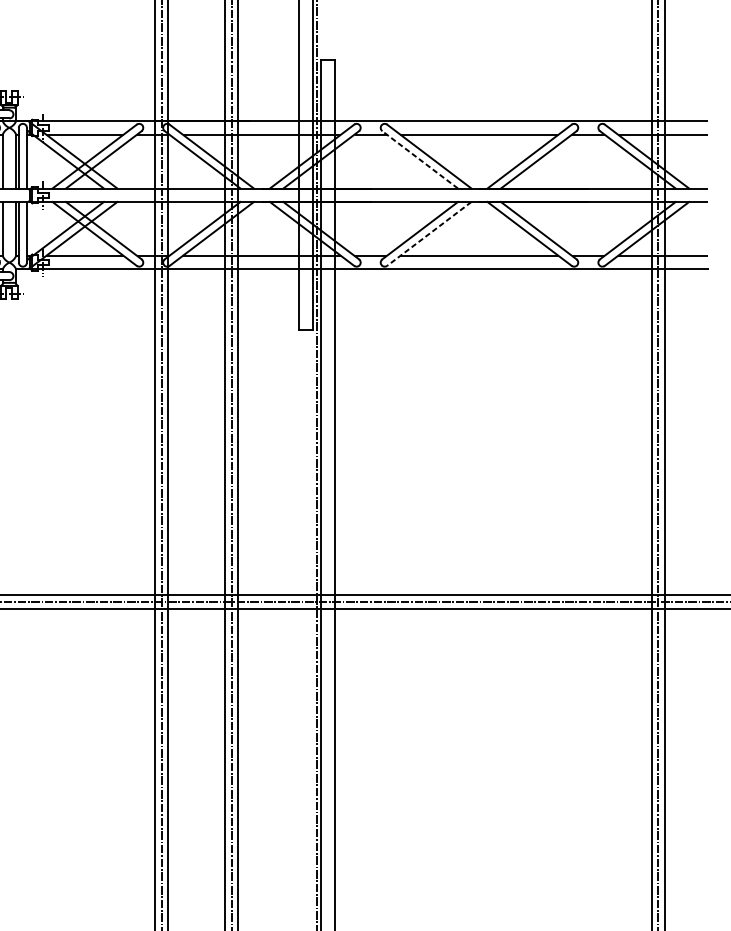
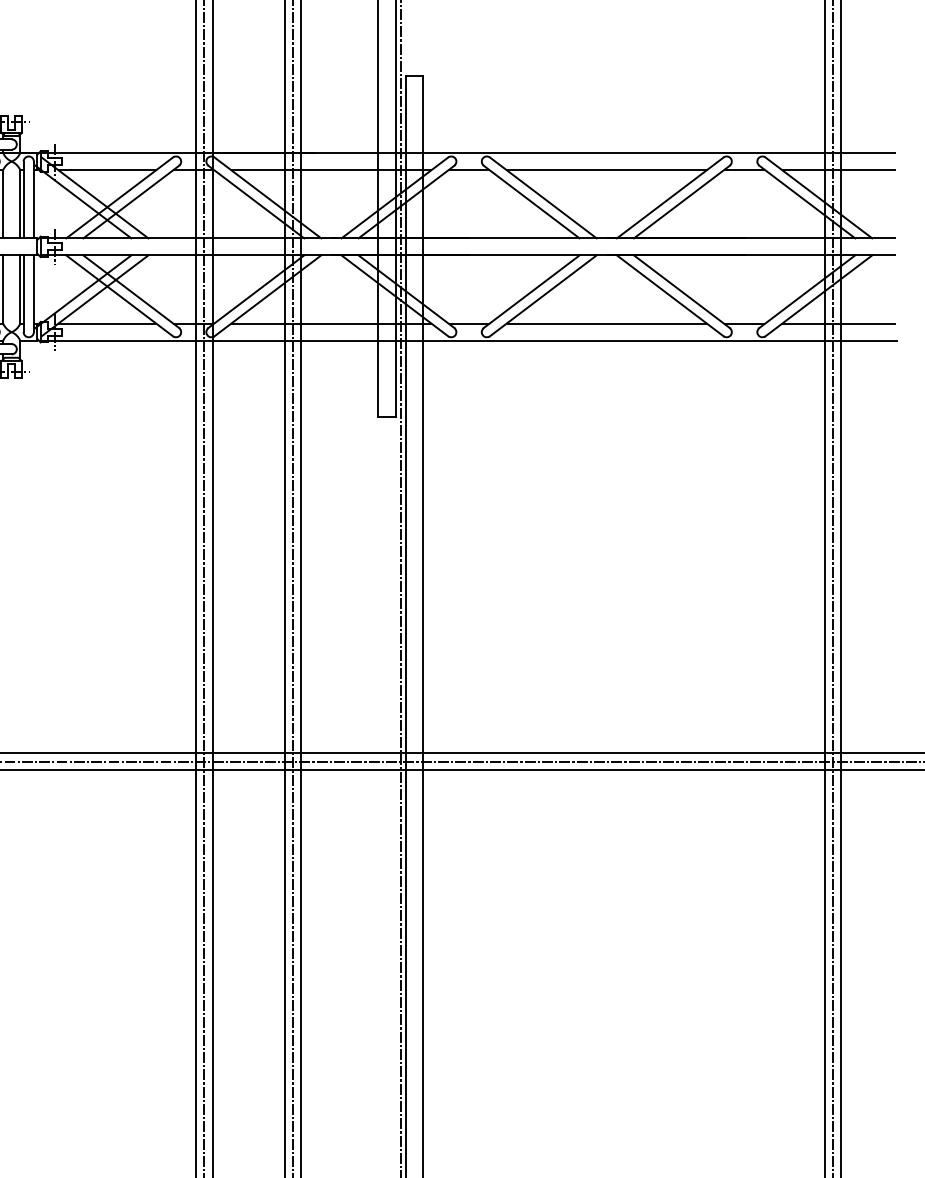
line: (420, 159) -> (531, 201), dashed -> solid
line: (428, 234) -> (542, 296), dashed -> solid

